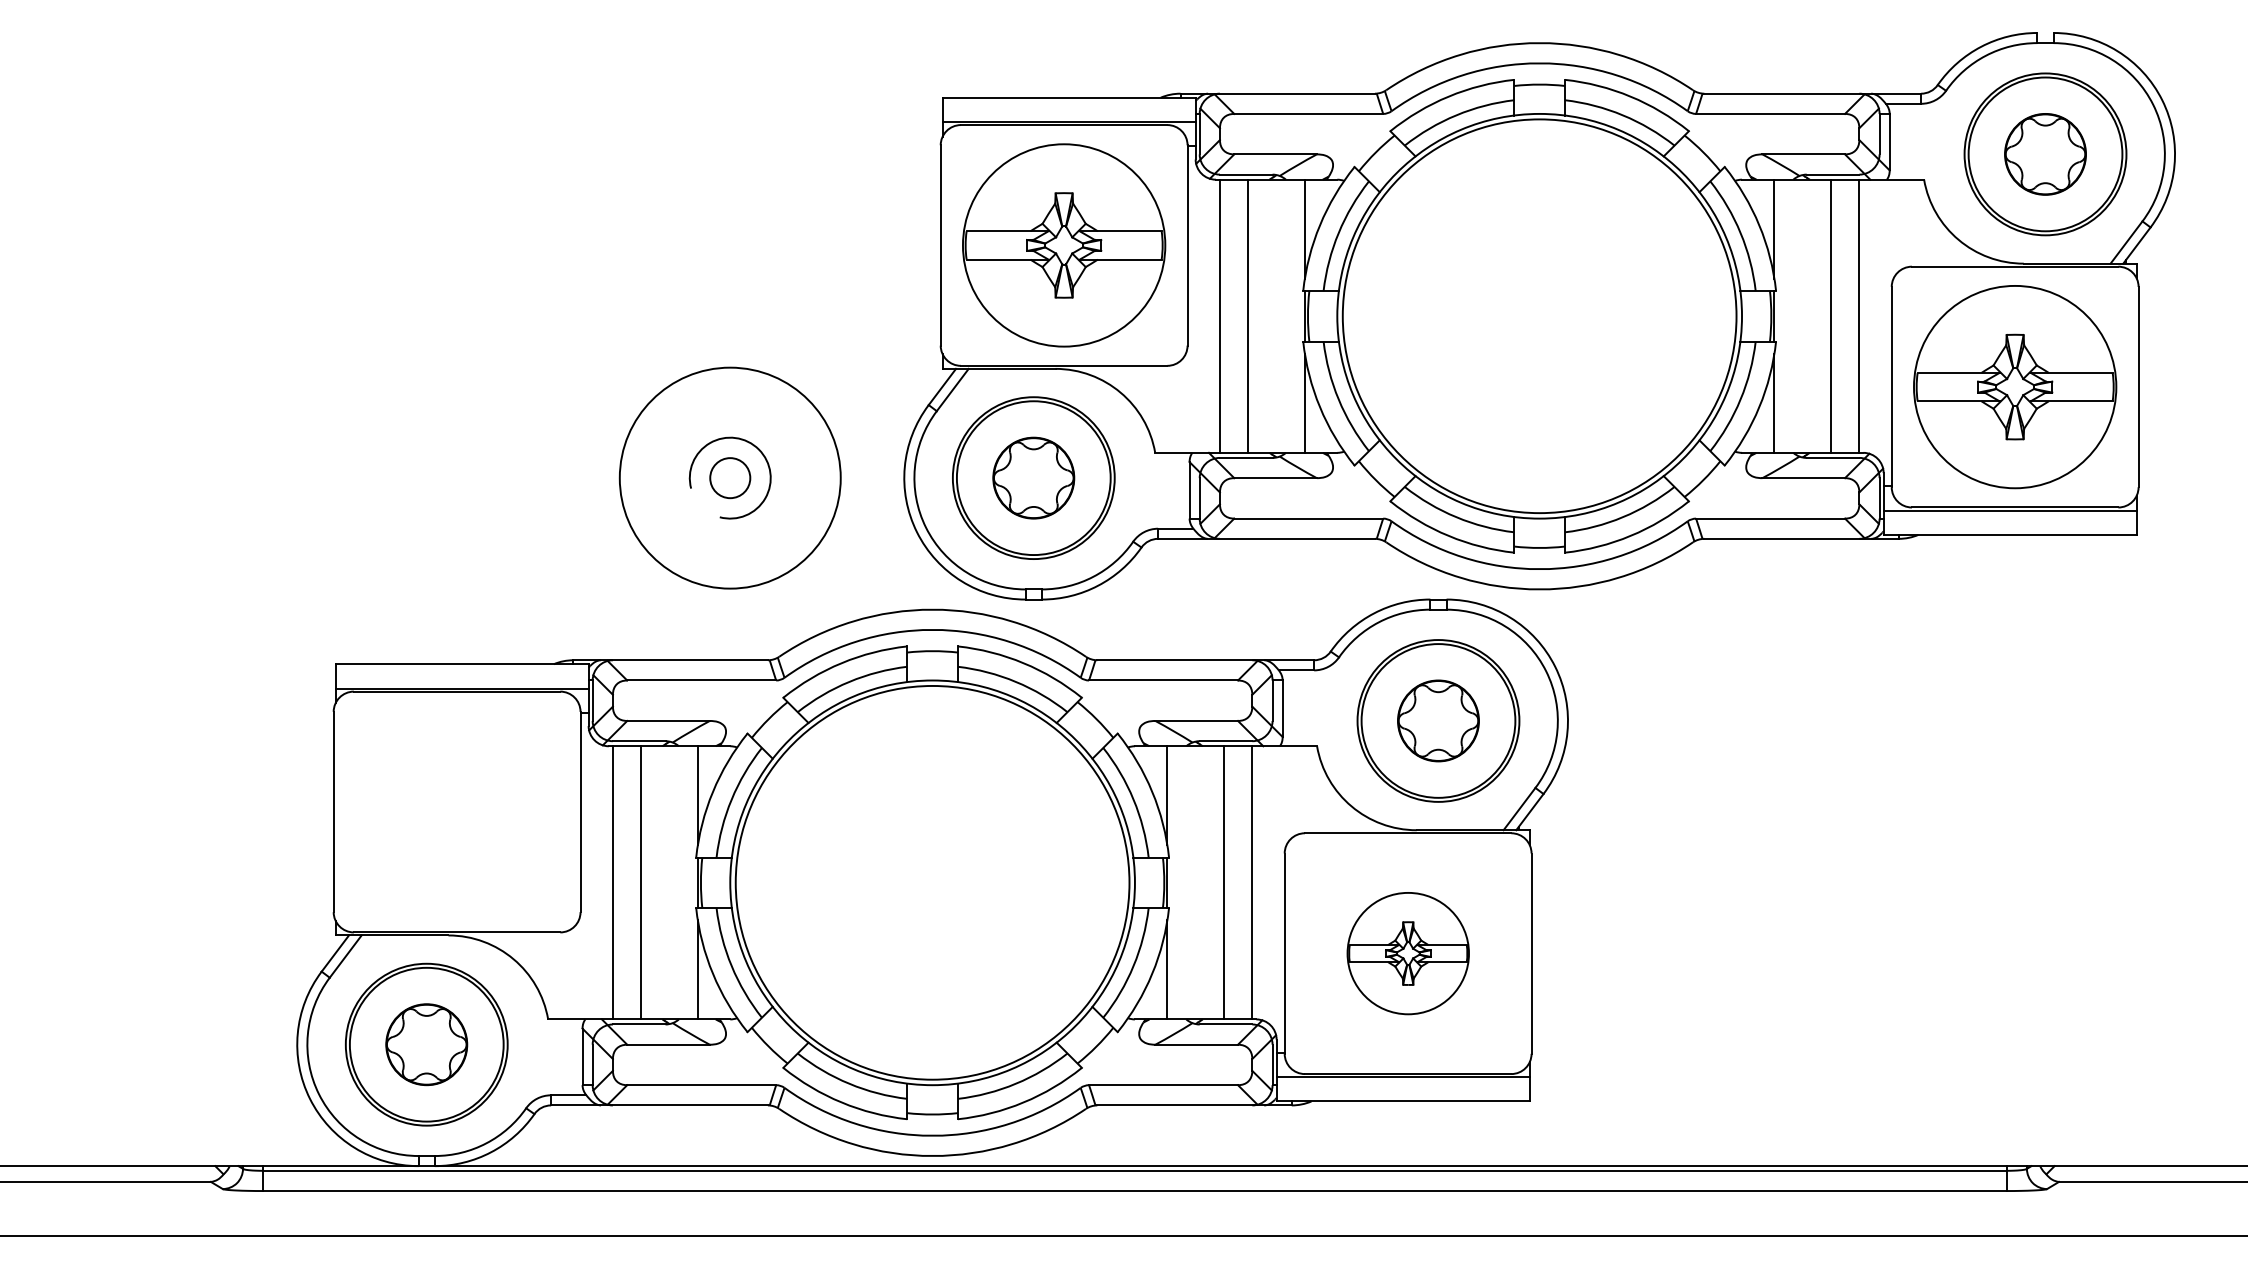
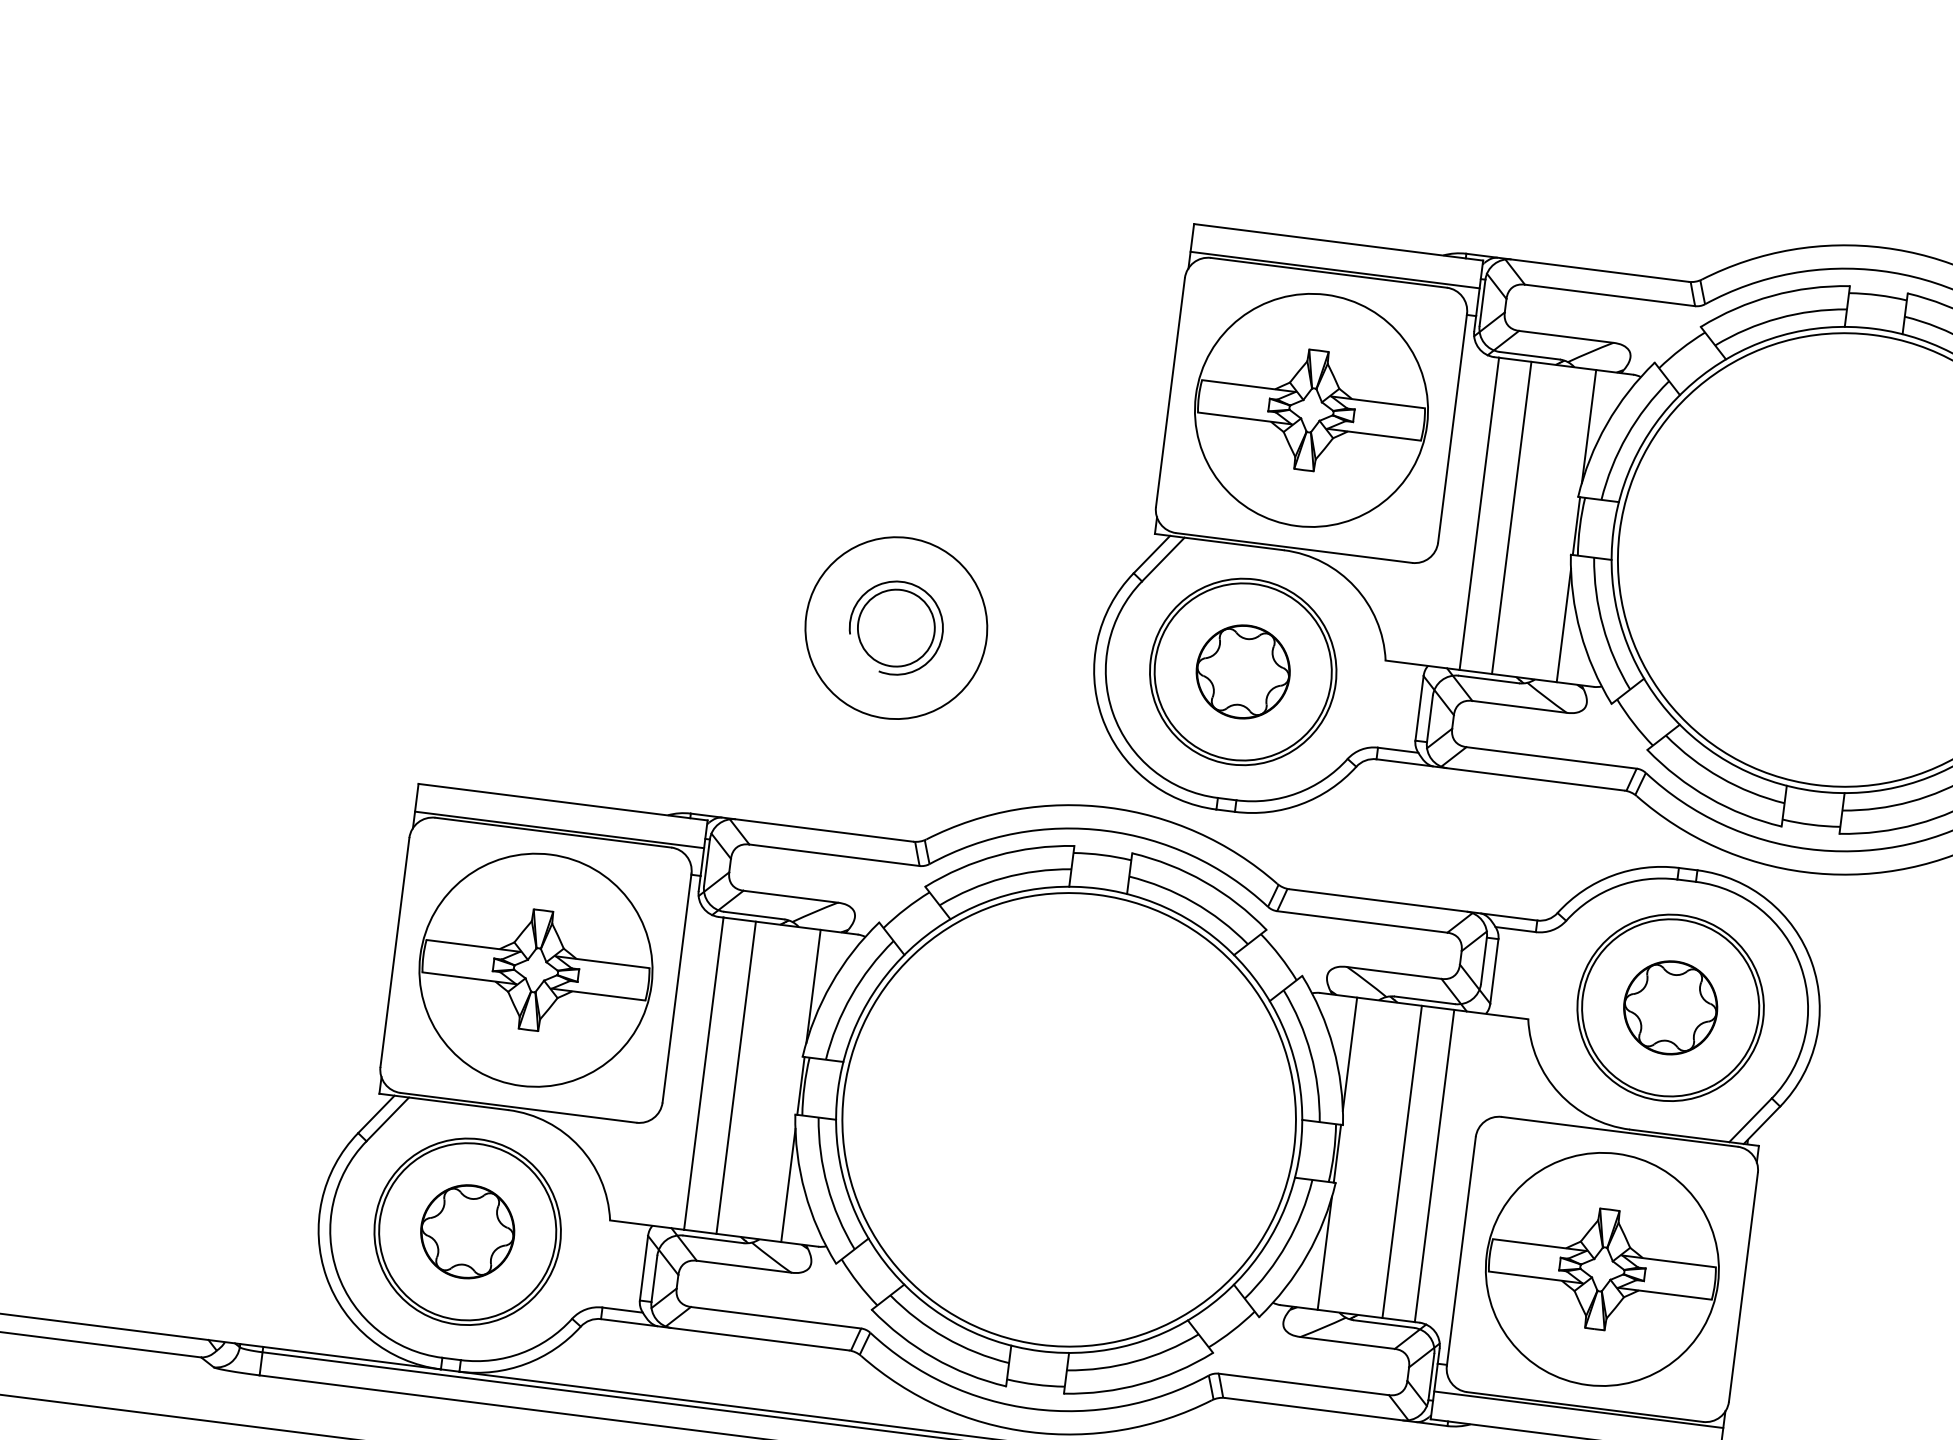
circle: (729, 477) -> (895, 627), size x1.67
circle: (730, 478) -> (896, 628), size x0.71
part: (457, 812) -> (536, 970), added
part: (1408, 953) -> (1602, 1269), size x1.67

